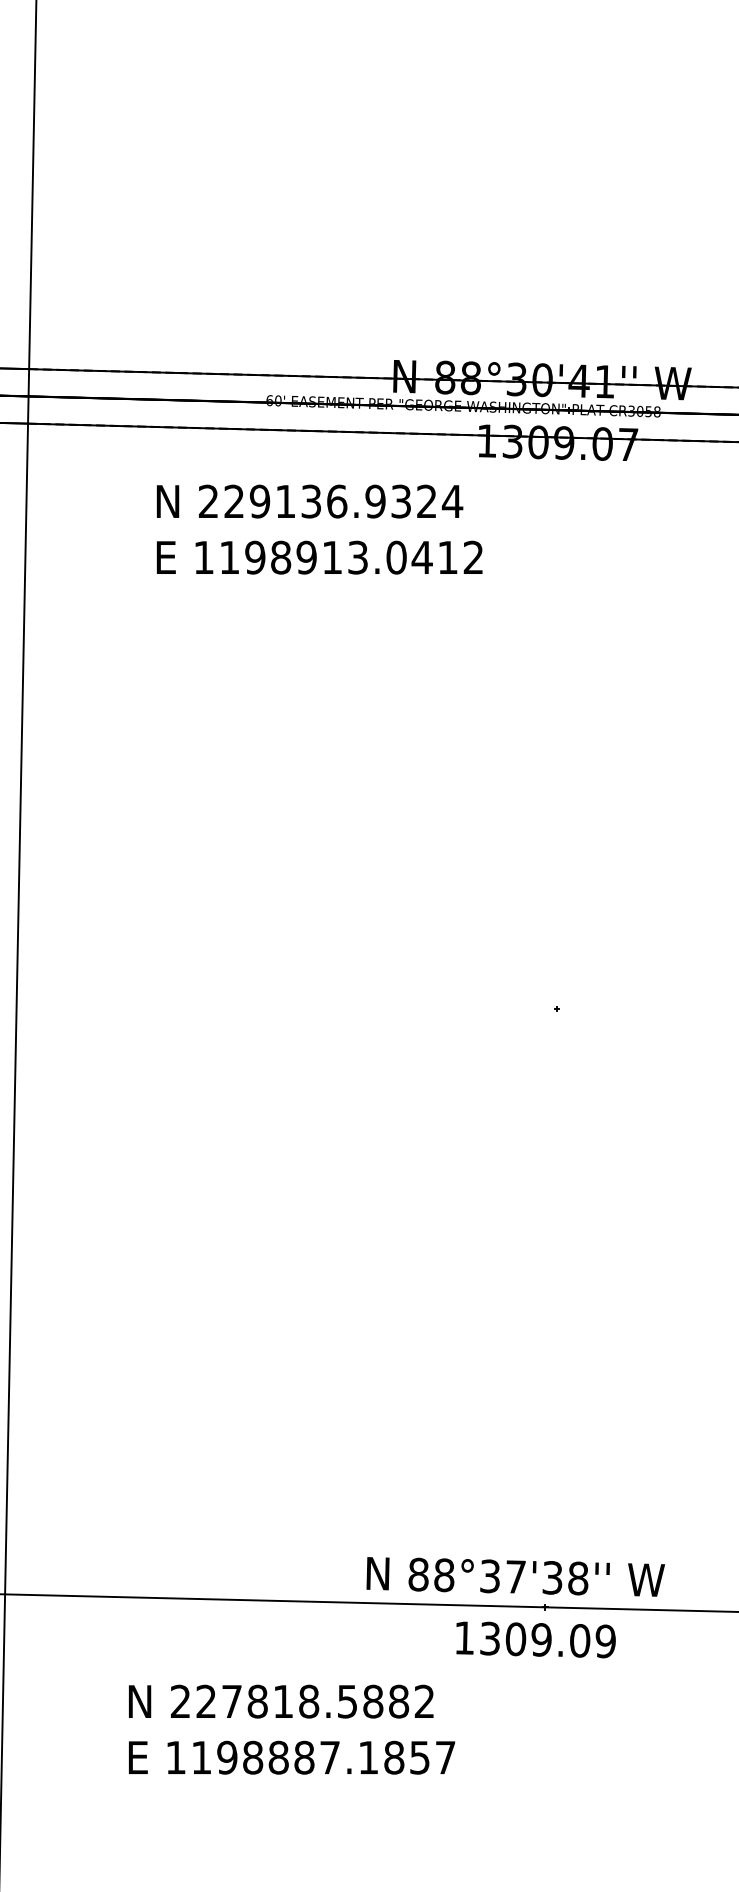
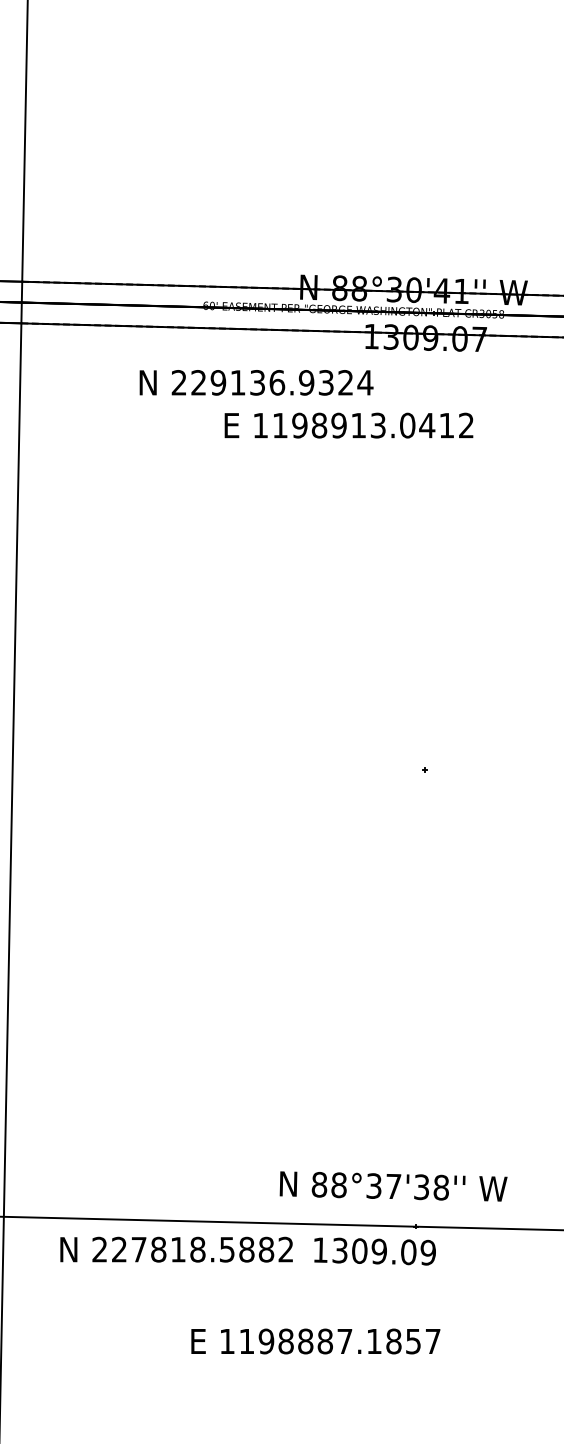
text: (309, 501) -> (256, 382), moved
text: (319, 557) -> (348, 425), moved
text: (515, 1576) -> (393, 1186), moved
text: (535, 1639) -> (374, 1251), moved
text: (281, 1701) -> (176, 1249), moved
text: (291, 1757) -> (315, 1341), moved

